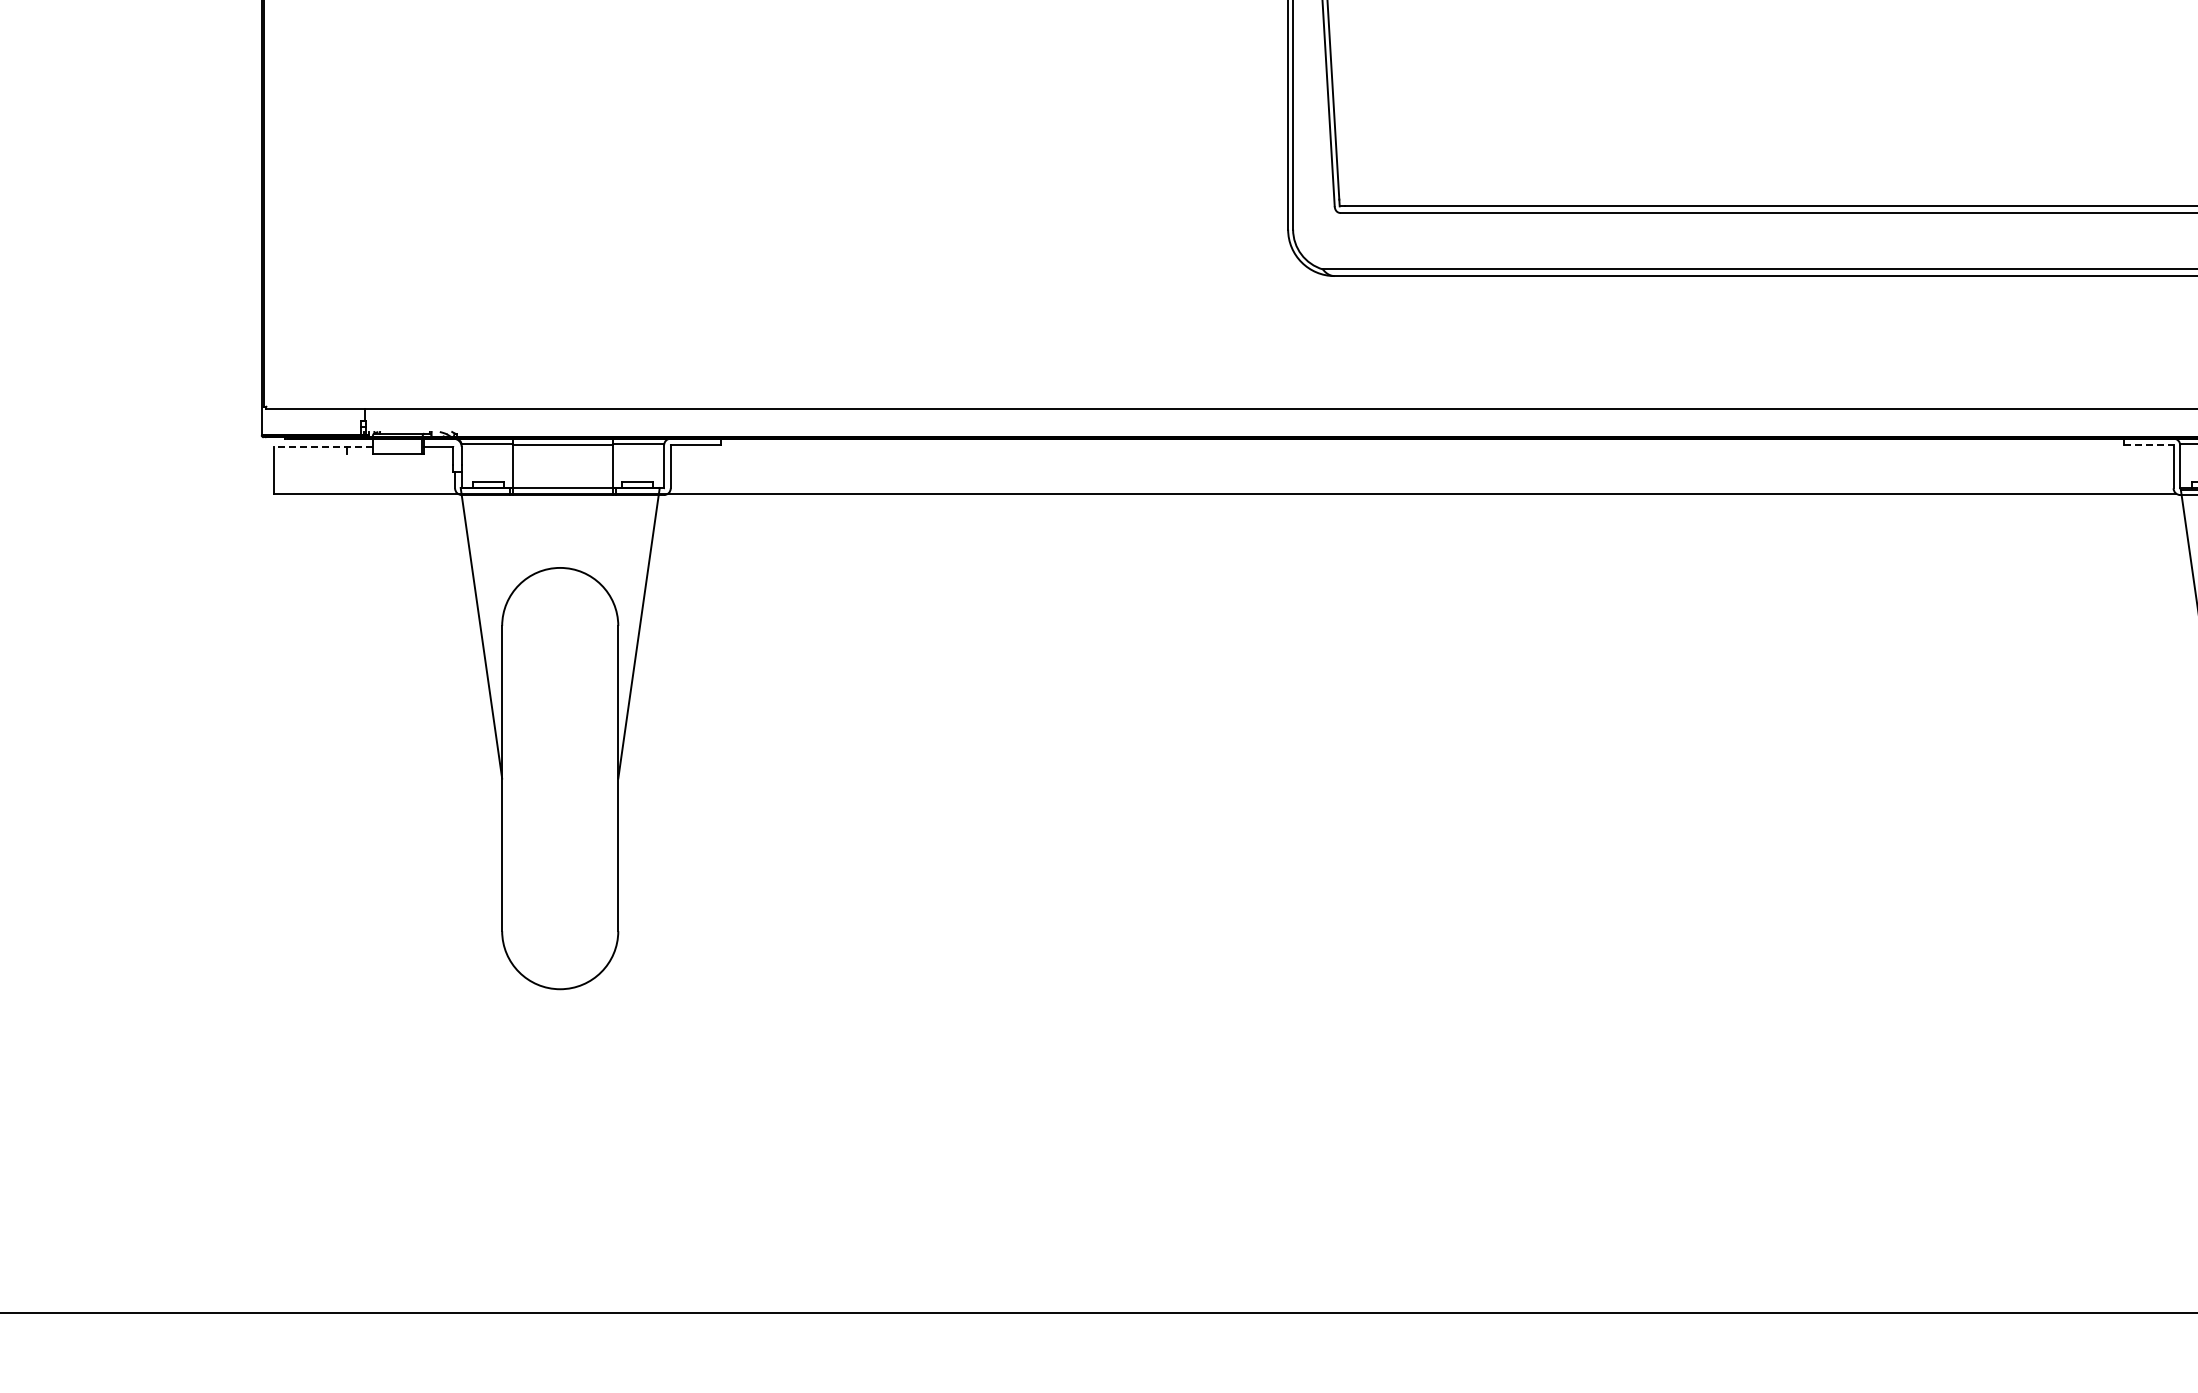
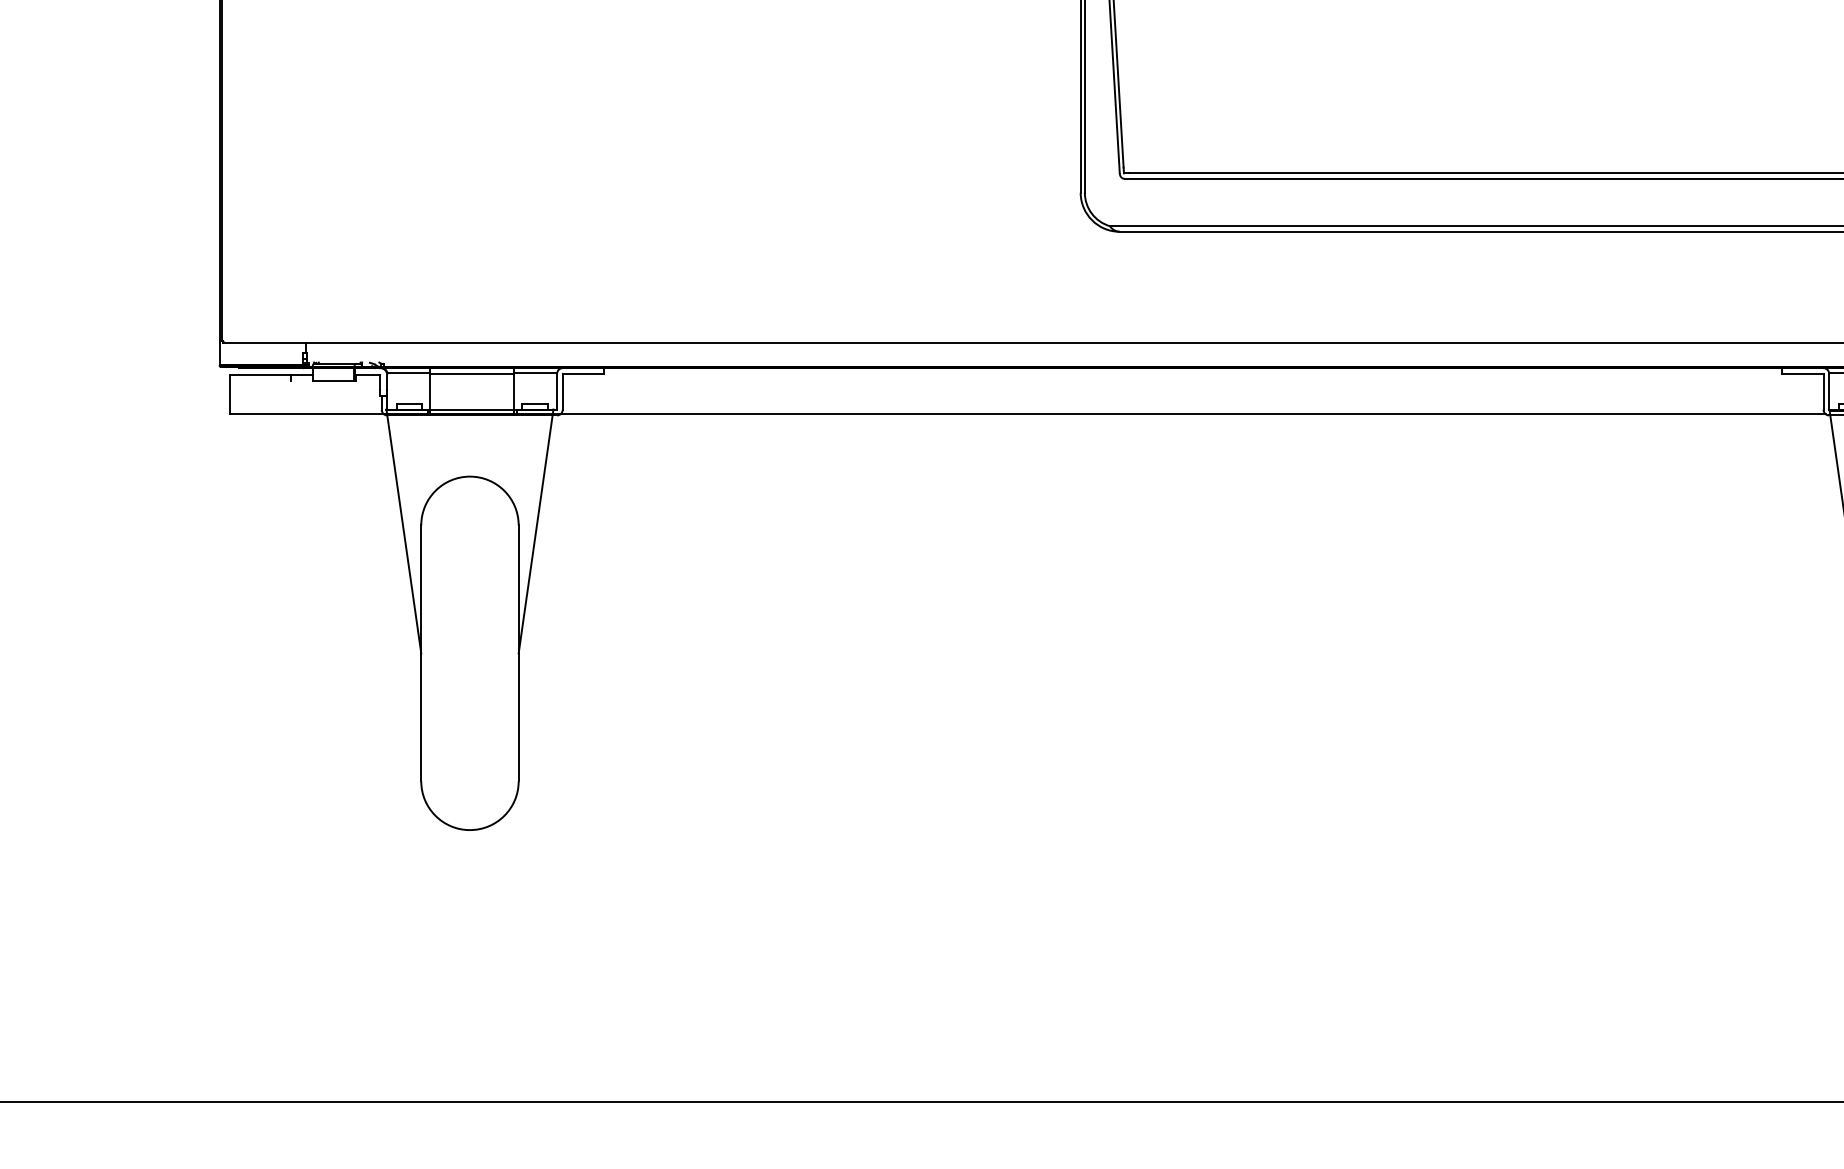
line: (2148, 445) -> (1802, 373), dashed -> solid
line: (322, 446) -> (270, 374), dashed -> solid

